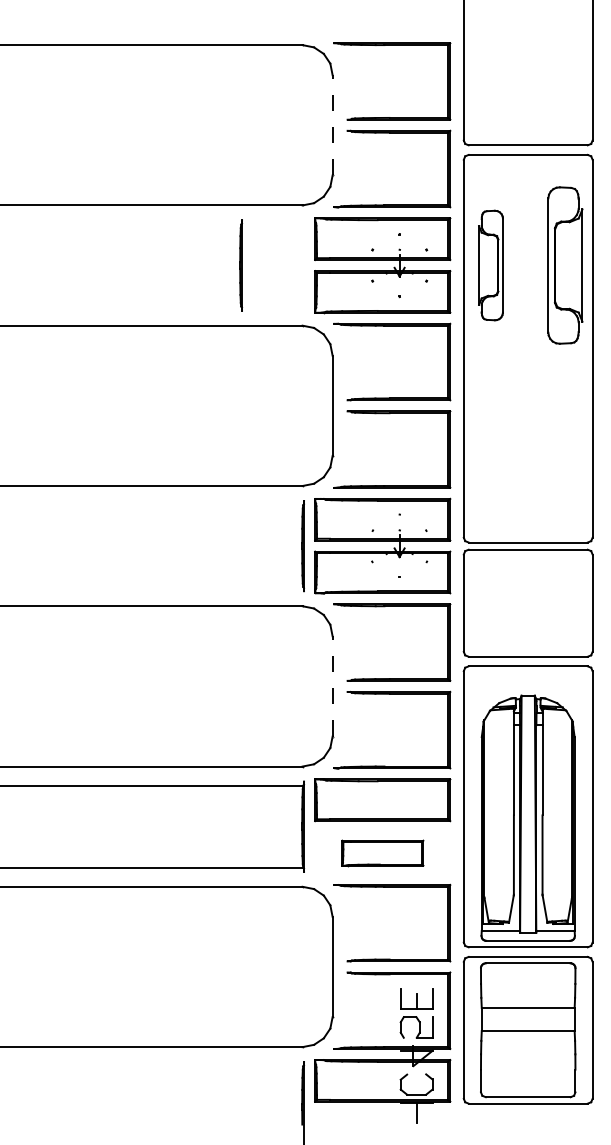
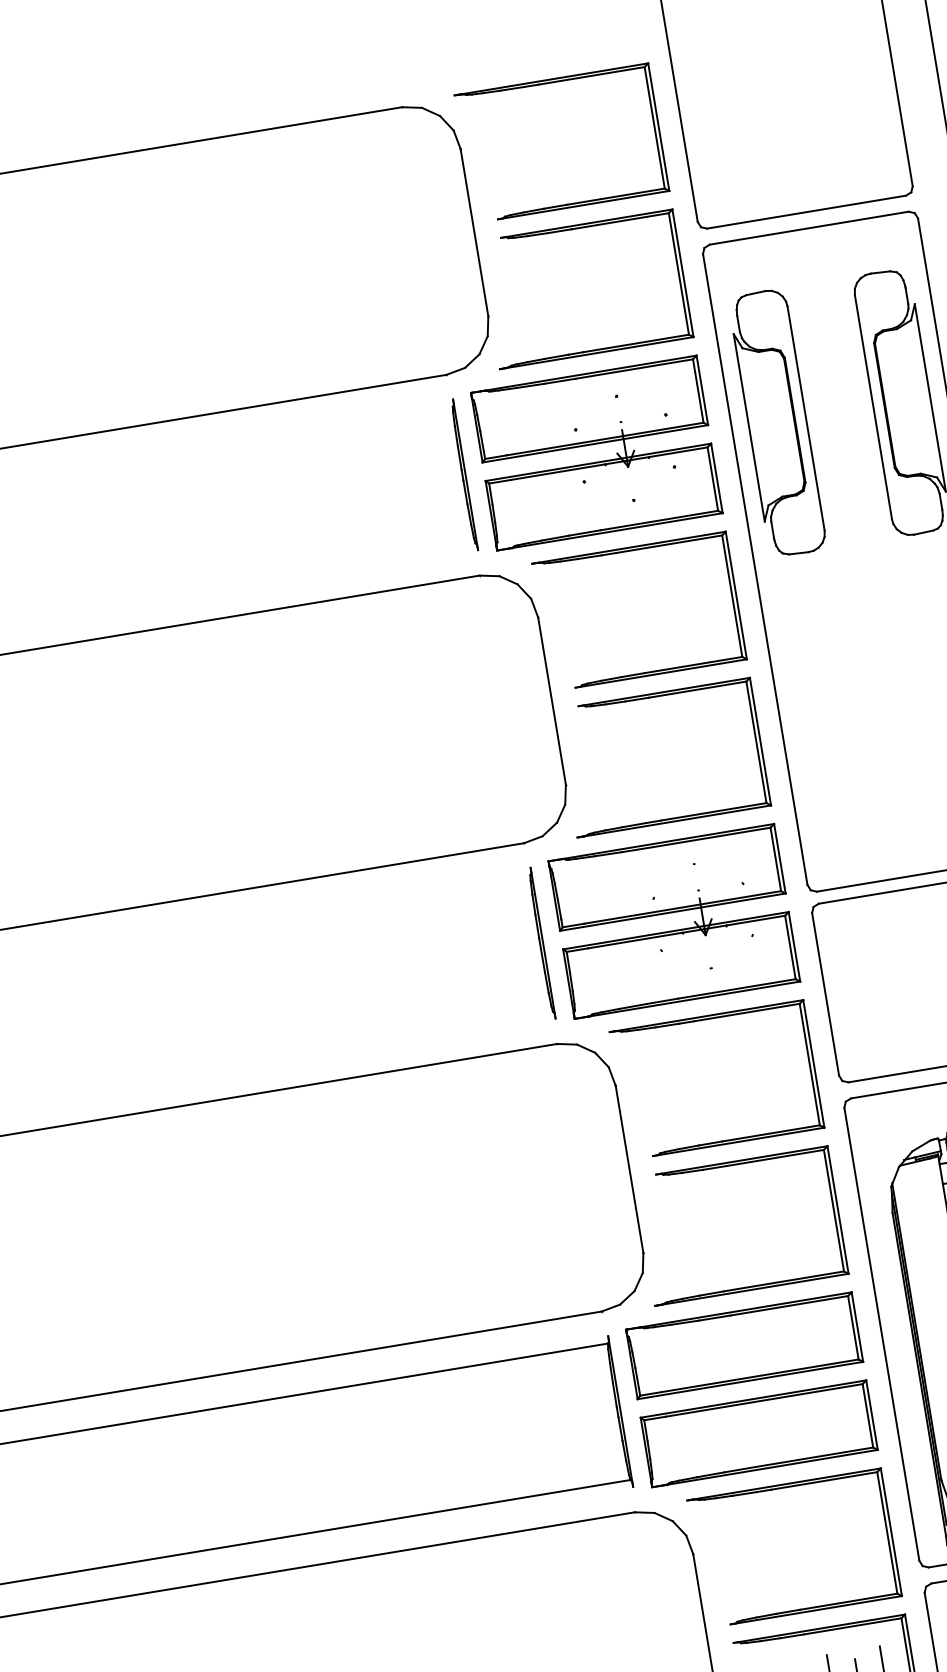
line: (332, 124) -> (474, 231), dashed -> solid
line: (241, 265) -> (464, 474), moved
part: (490, 265) -> (776, 423), size x1.43
line: (332, 685) -> (629, 1167), dashed -> solid
part: (382, 853) -> (759, 1434), size x1.67

